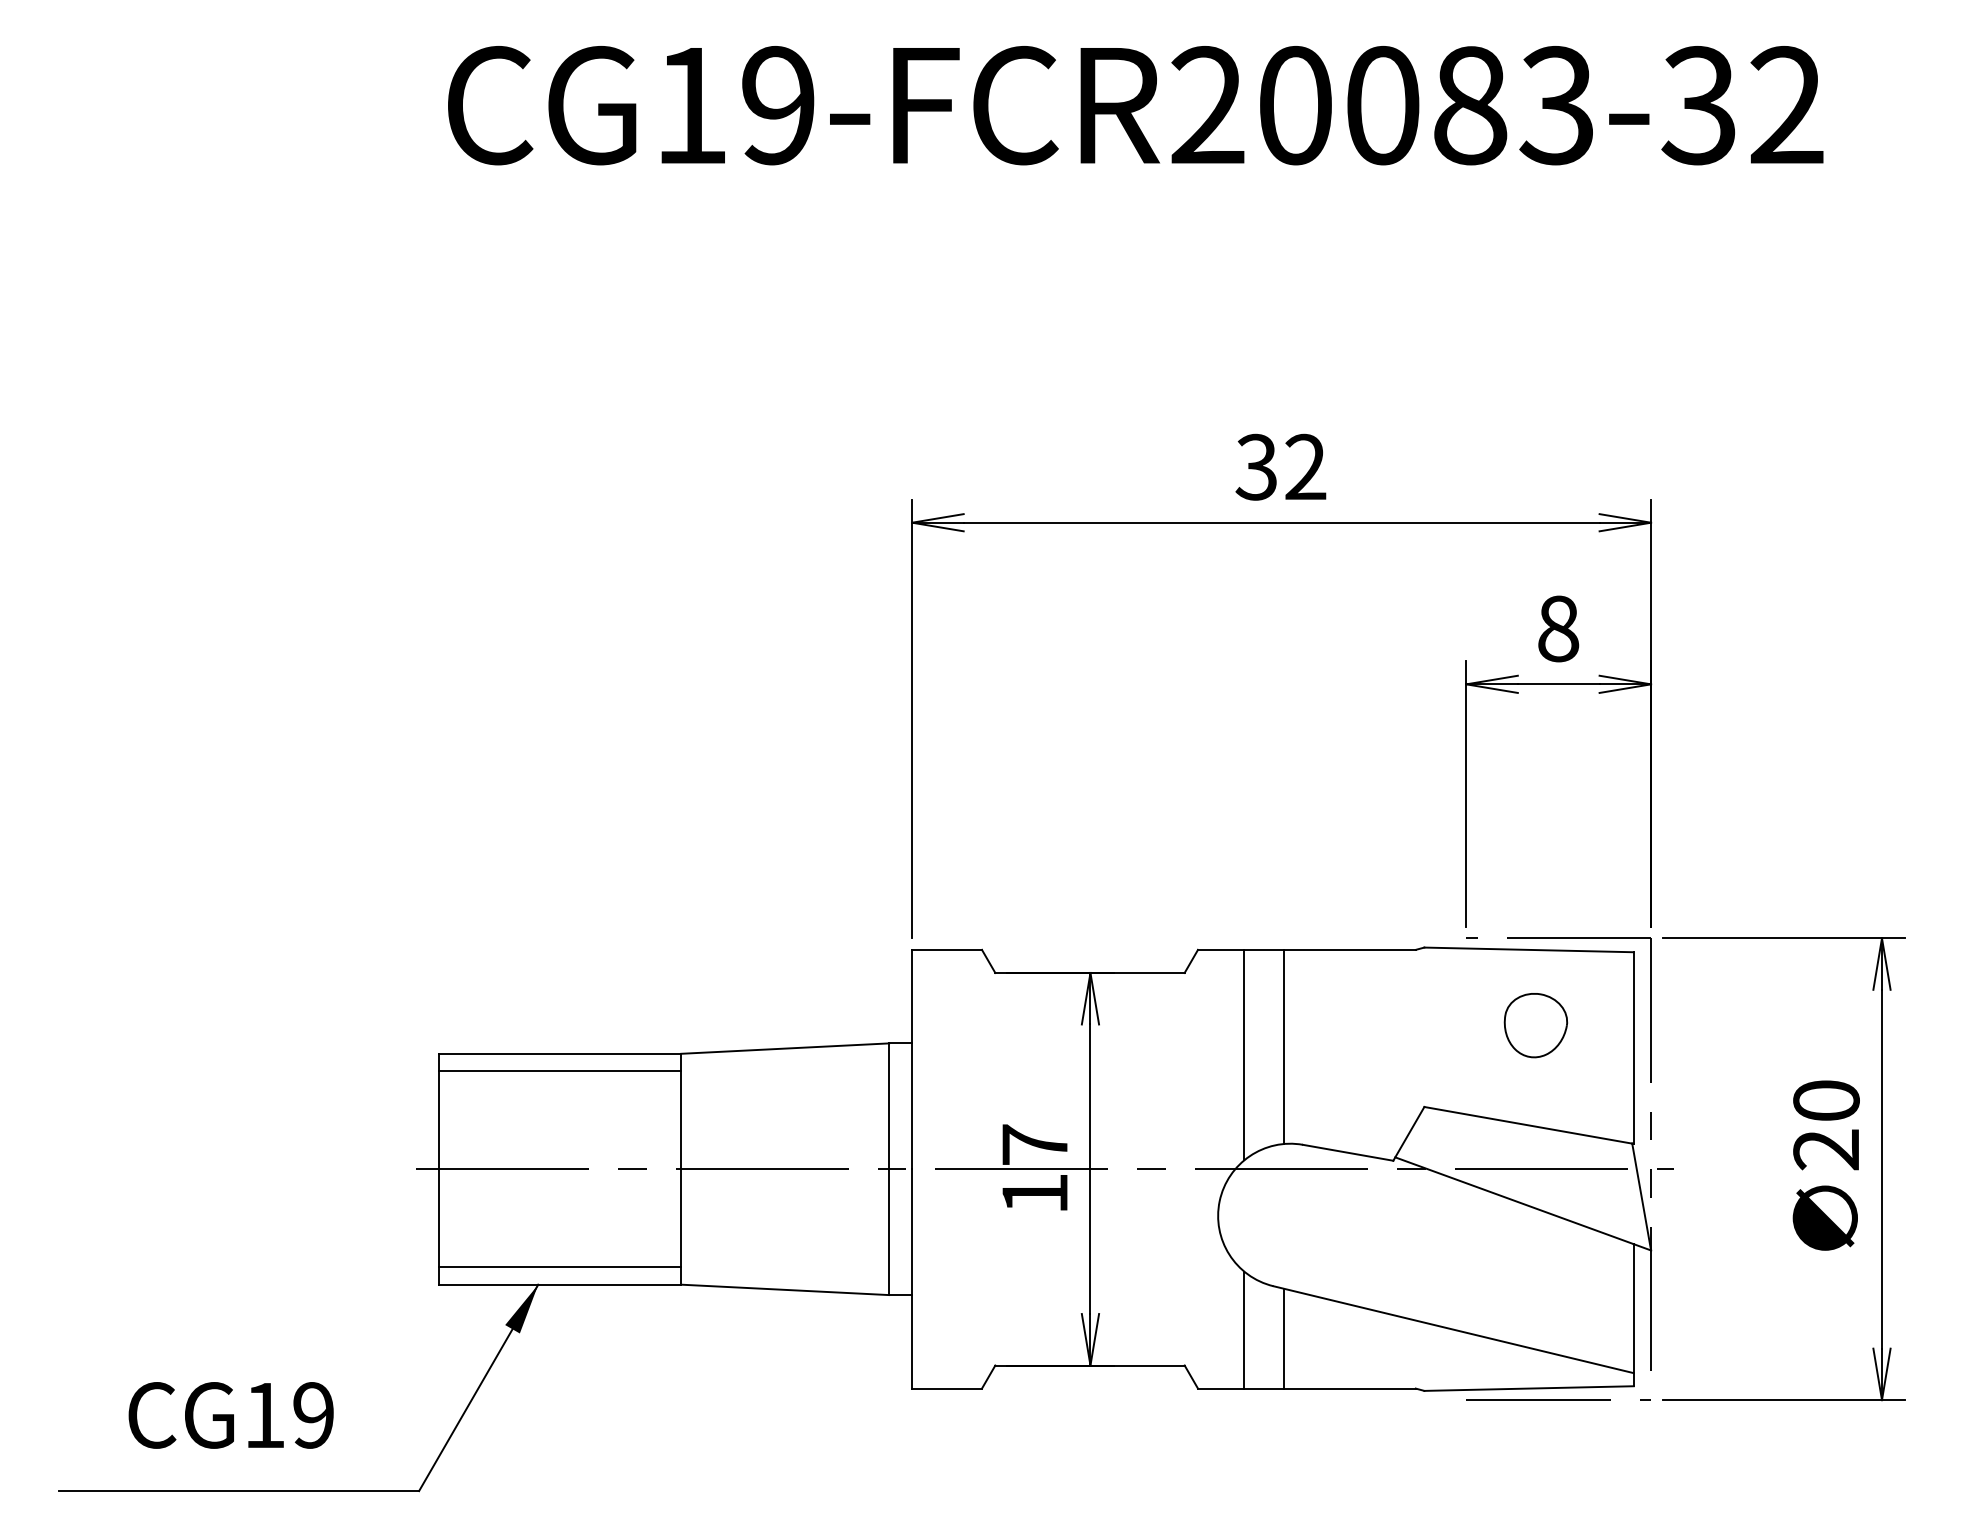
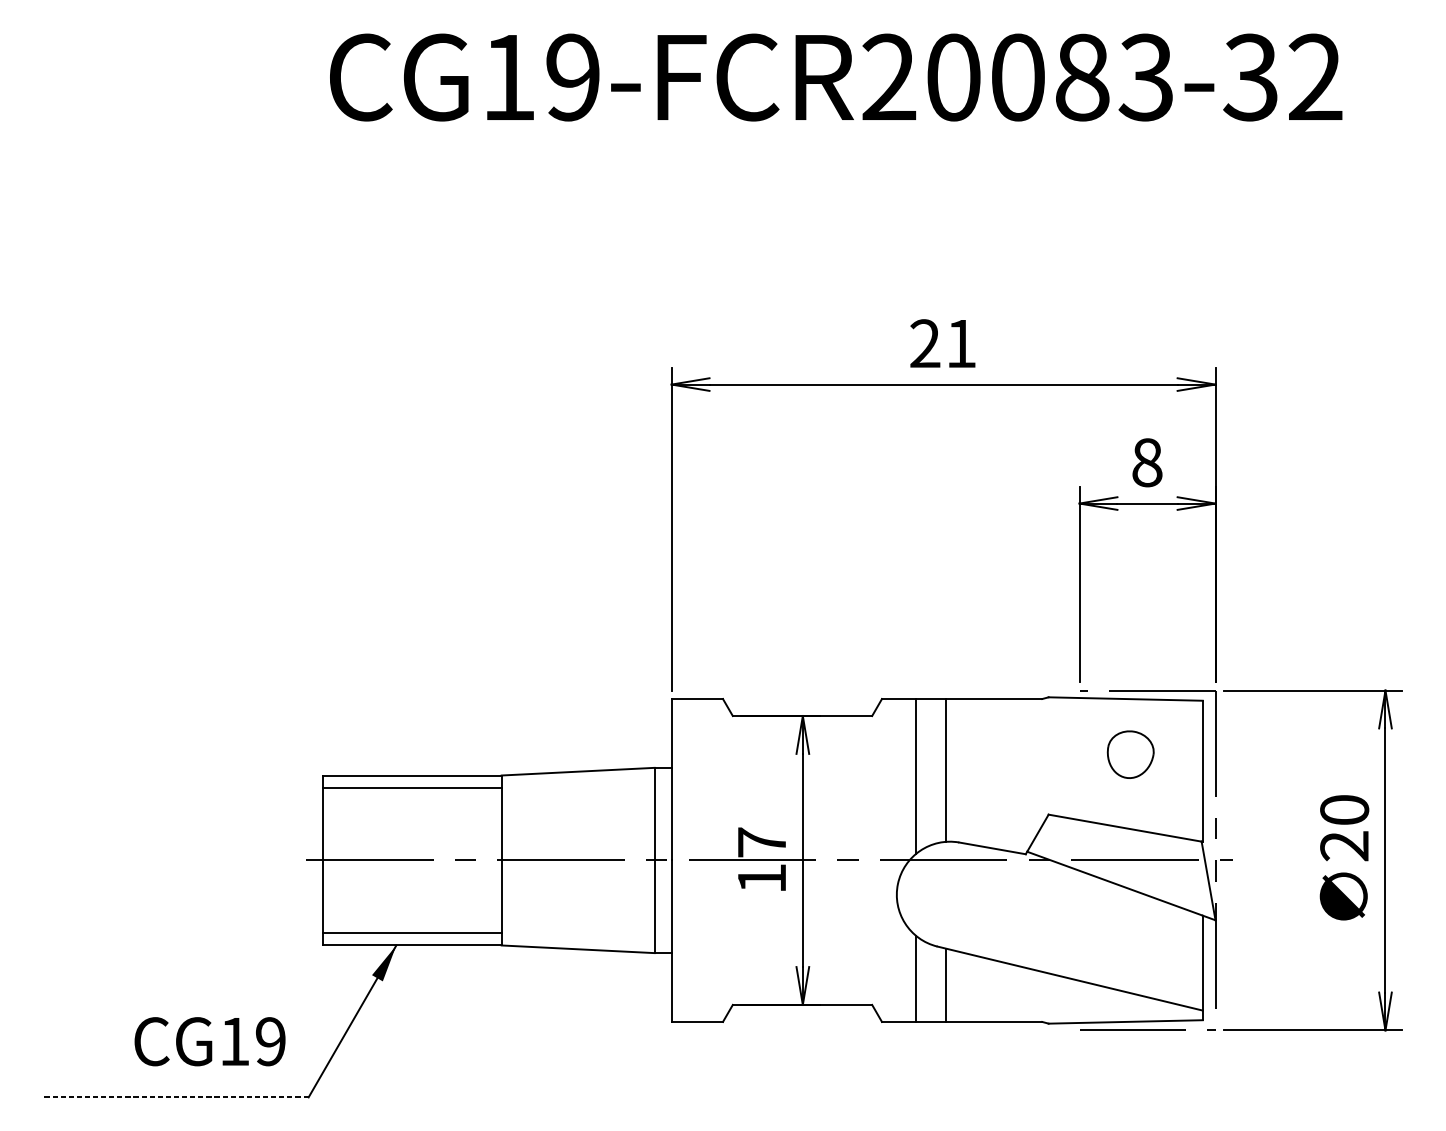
text: (1280, 466) -> (942, 343), 32 -> 21
text: (230, 1415) -> (209, 1041), moved
line: (238, 1491) -> (175, 1097), solid -> dashed

